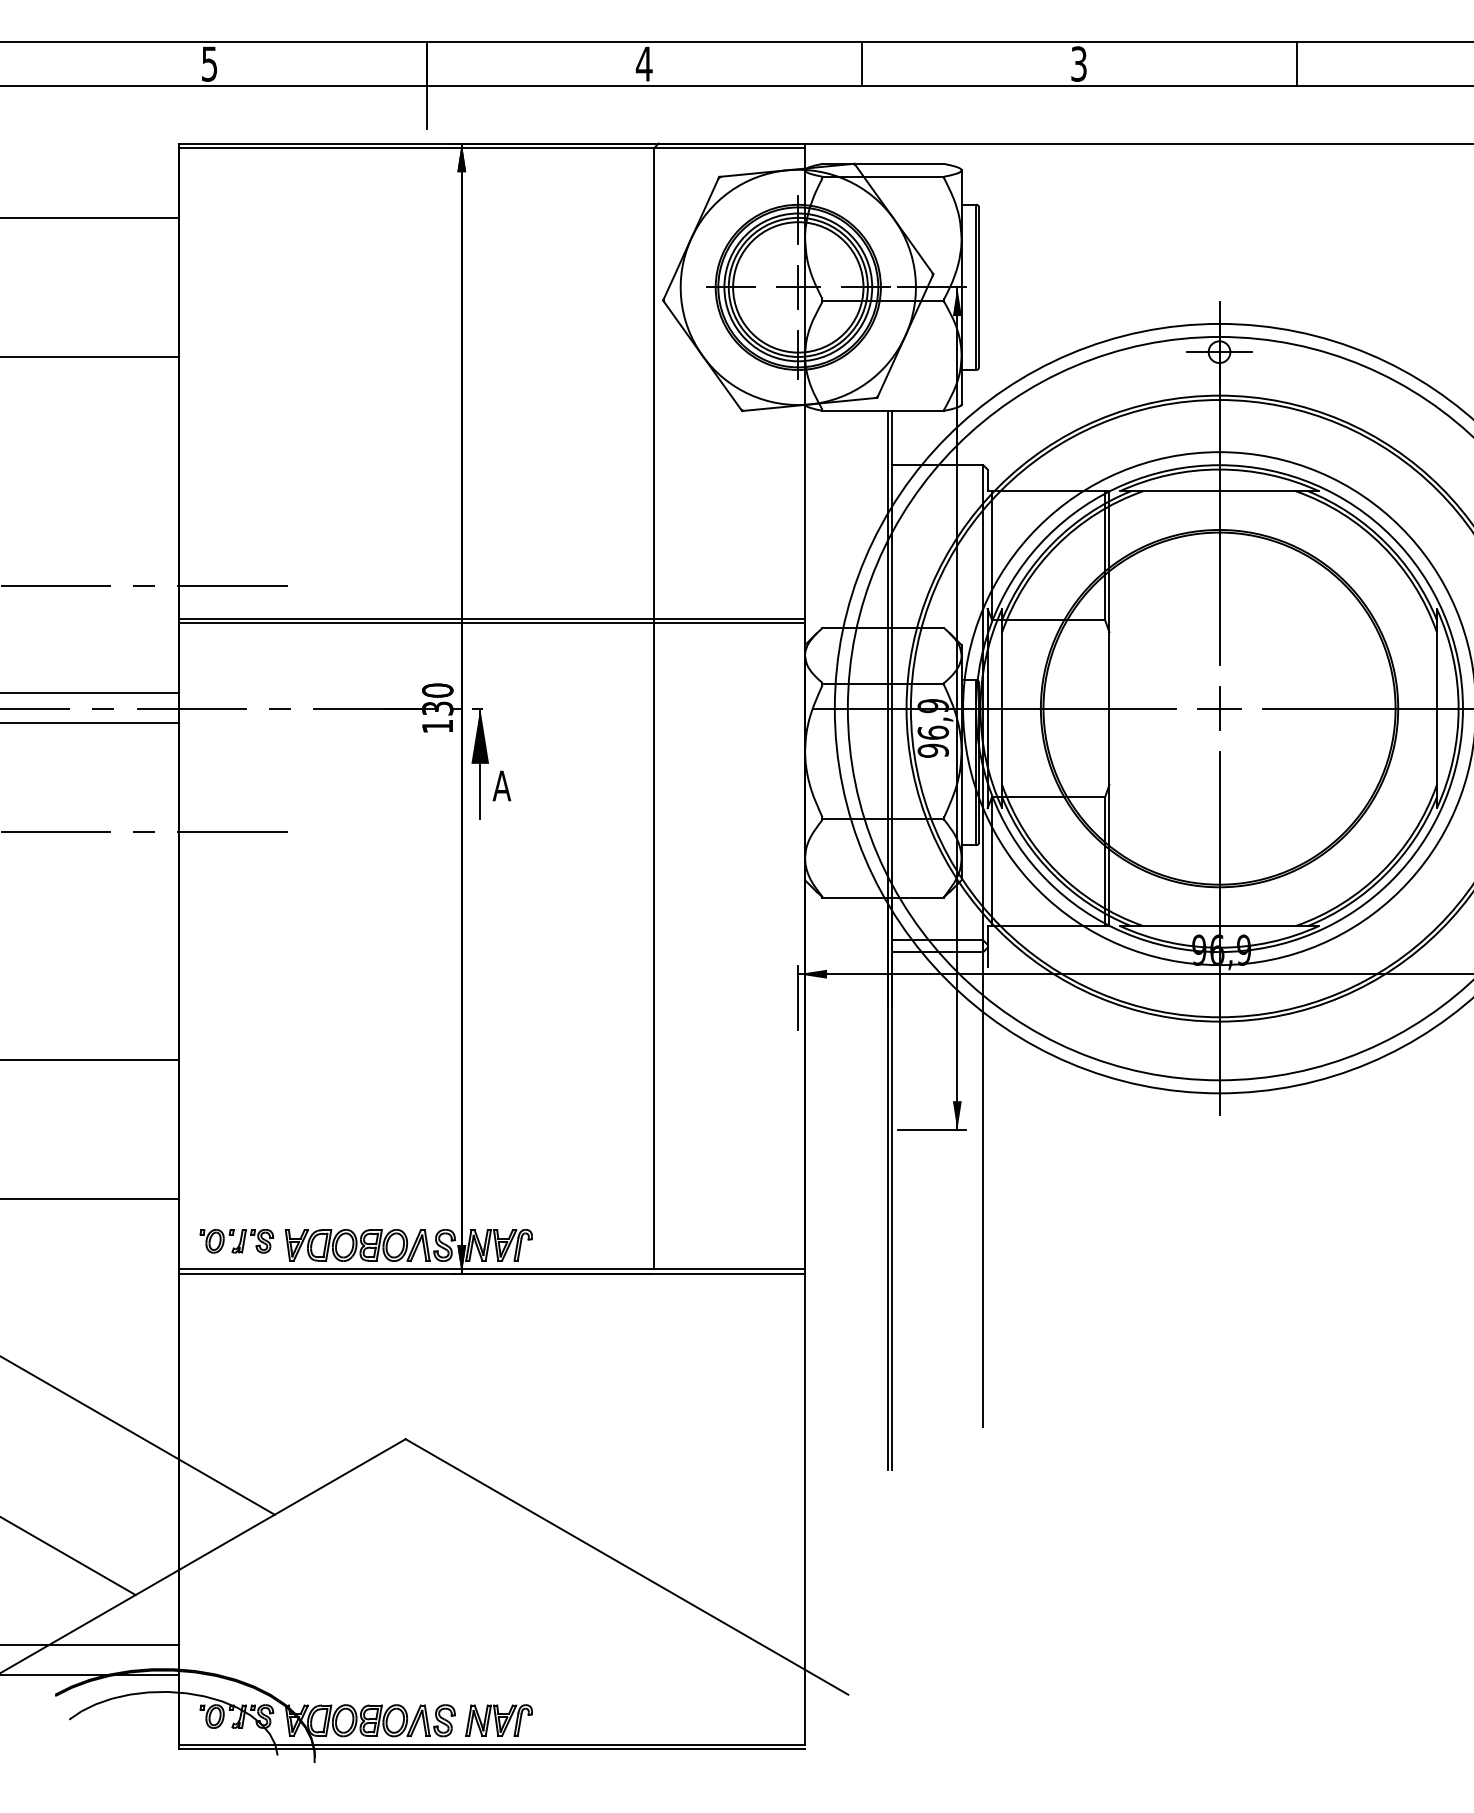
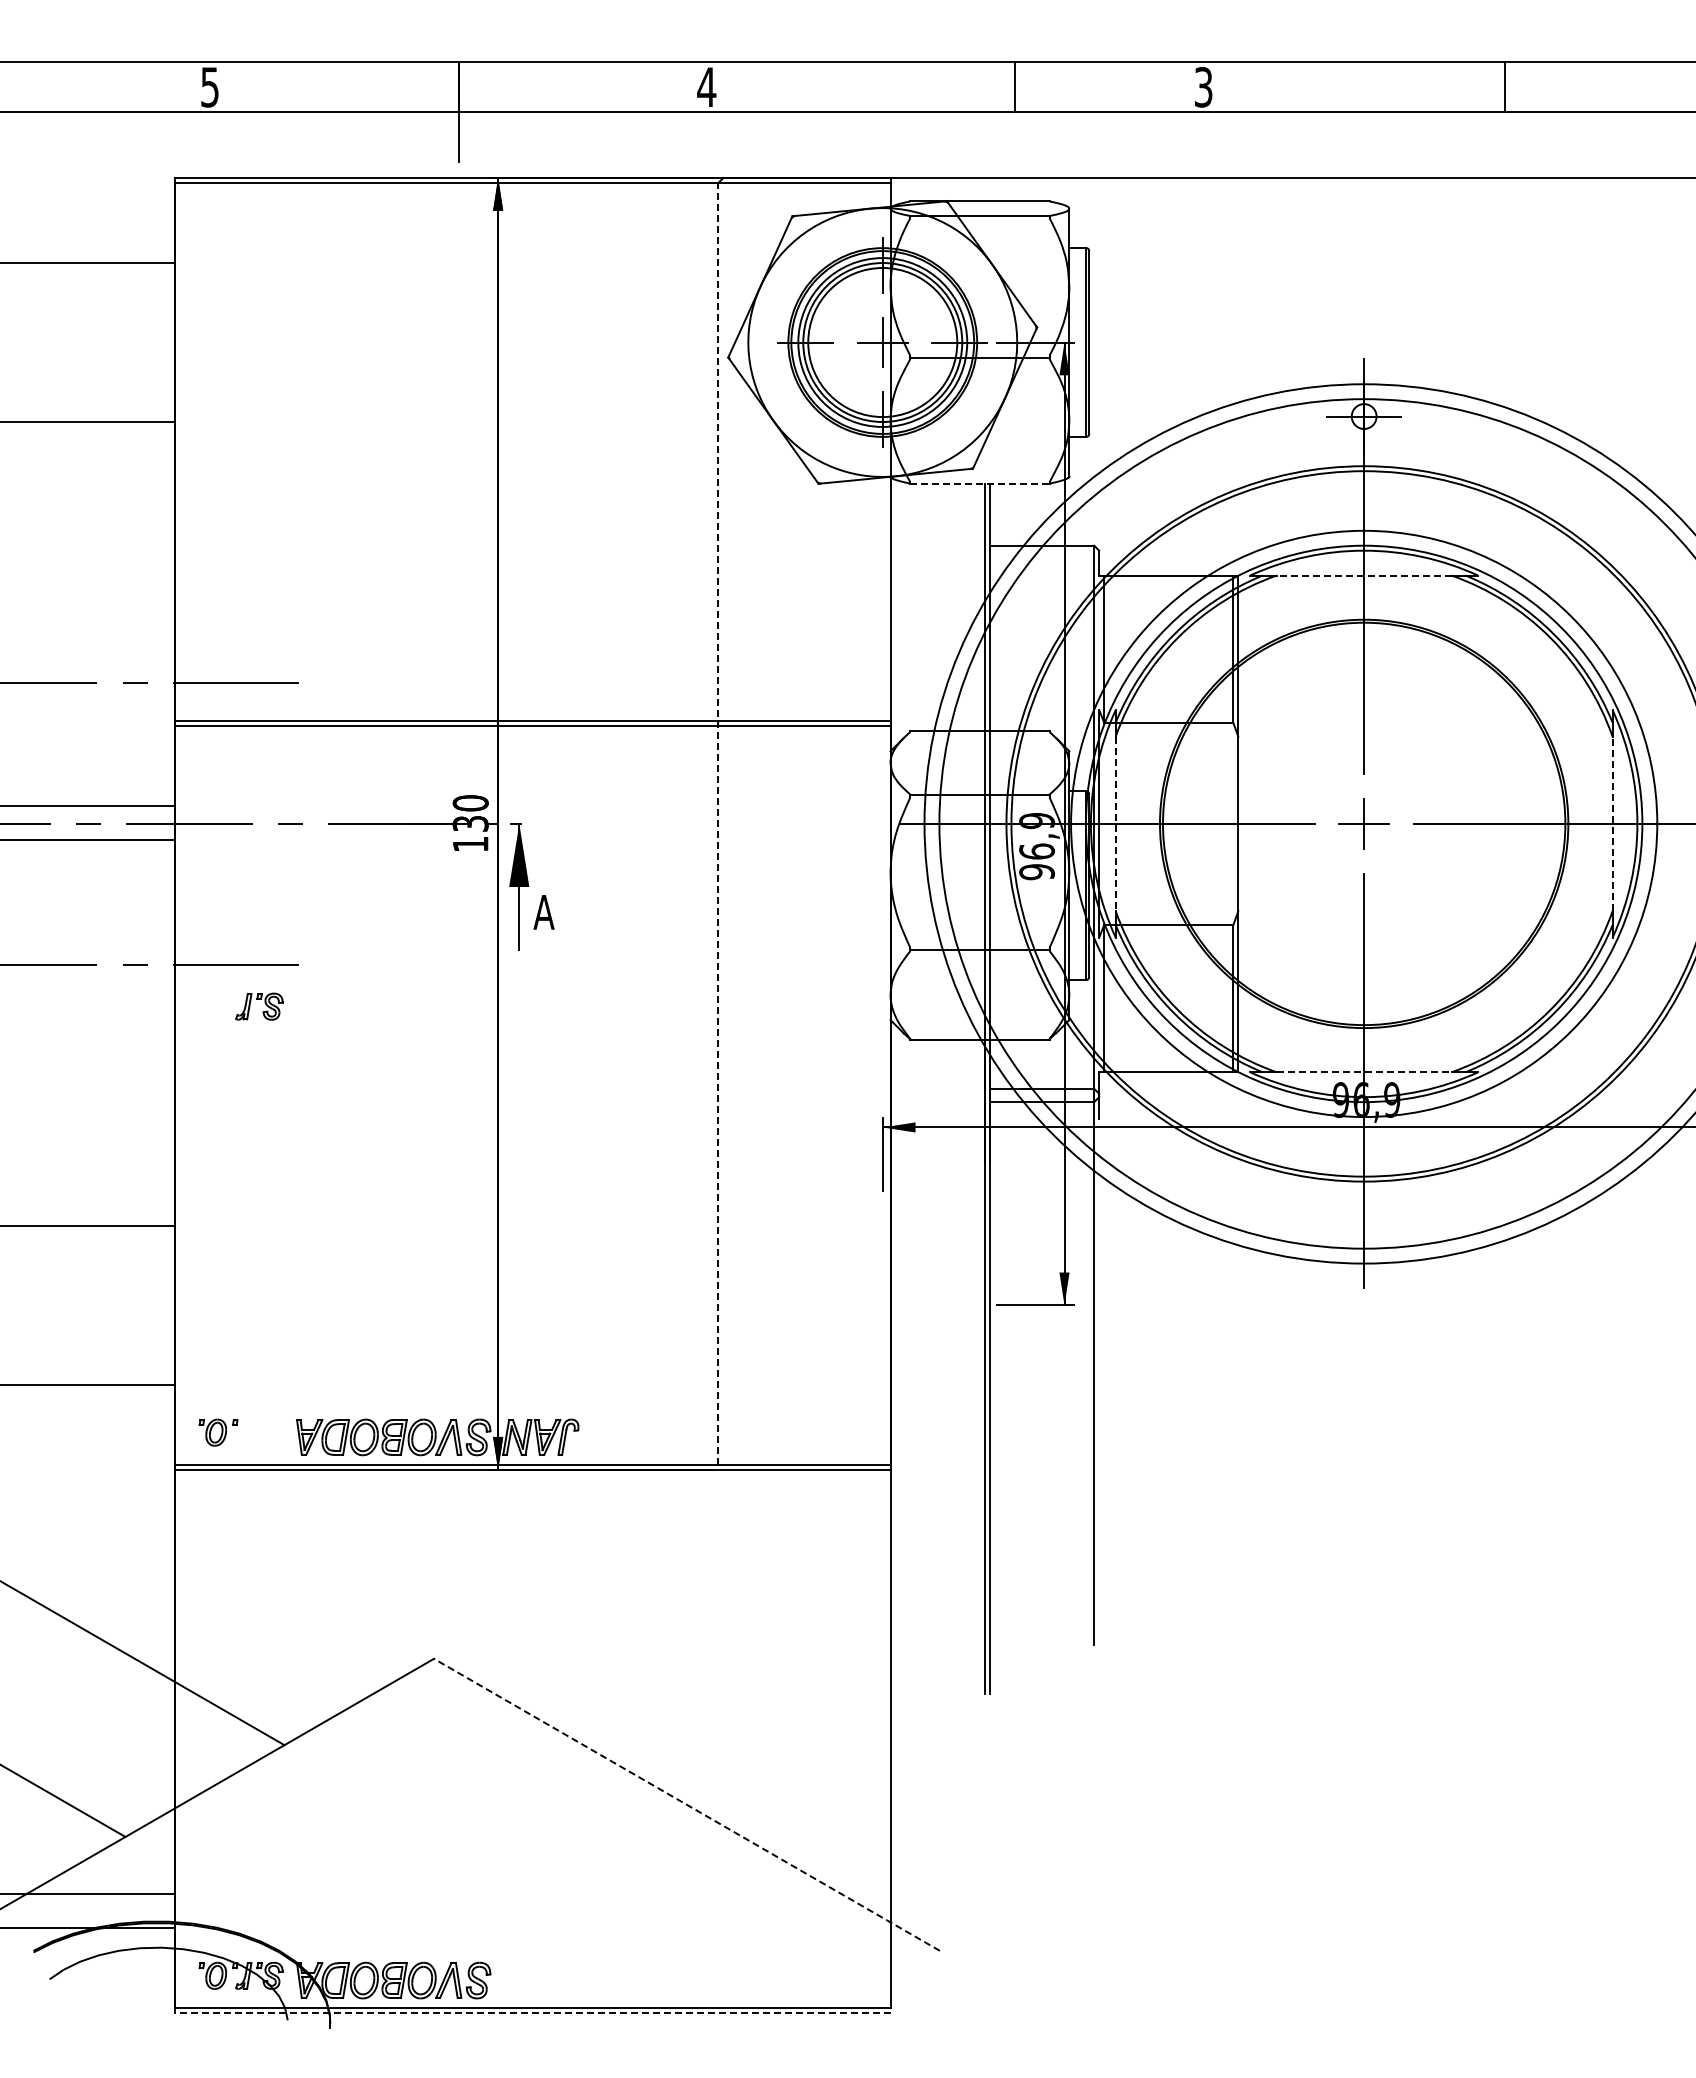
line: (861, 64) -> (1014, 87), moved
line: (1296, 64) -> (1504, 87), moved
line: (882, 410) -> (979, 483), solid -> dashed
line: (1218, 491) -> (1363, 575), solid -> dashed
line: (654, 708) -> (718, 823), solid -> dashed
line: (1436, 708) -> (1612, 823), solid -> dashed
line: (1001, 709) -> (1115, 824), solid -> dashed
line: (1219, 926) -> (1364, 1072), solid -> dashed
part: (252, 1241) -> (259, 1006), moved
line: (626, 1566) -> (686, 1804), solid -> dashed
part: (498, 1719) -> (540, 1979), removed
line: (491, 1748) -> (532, 2012), solid -> dashed

